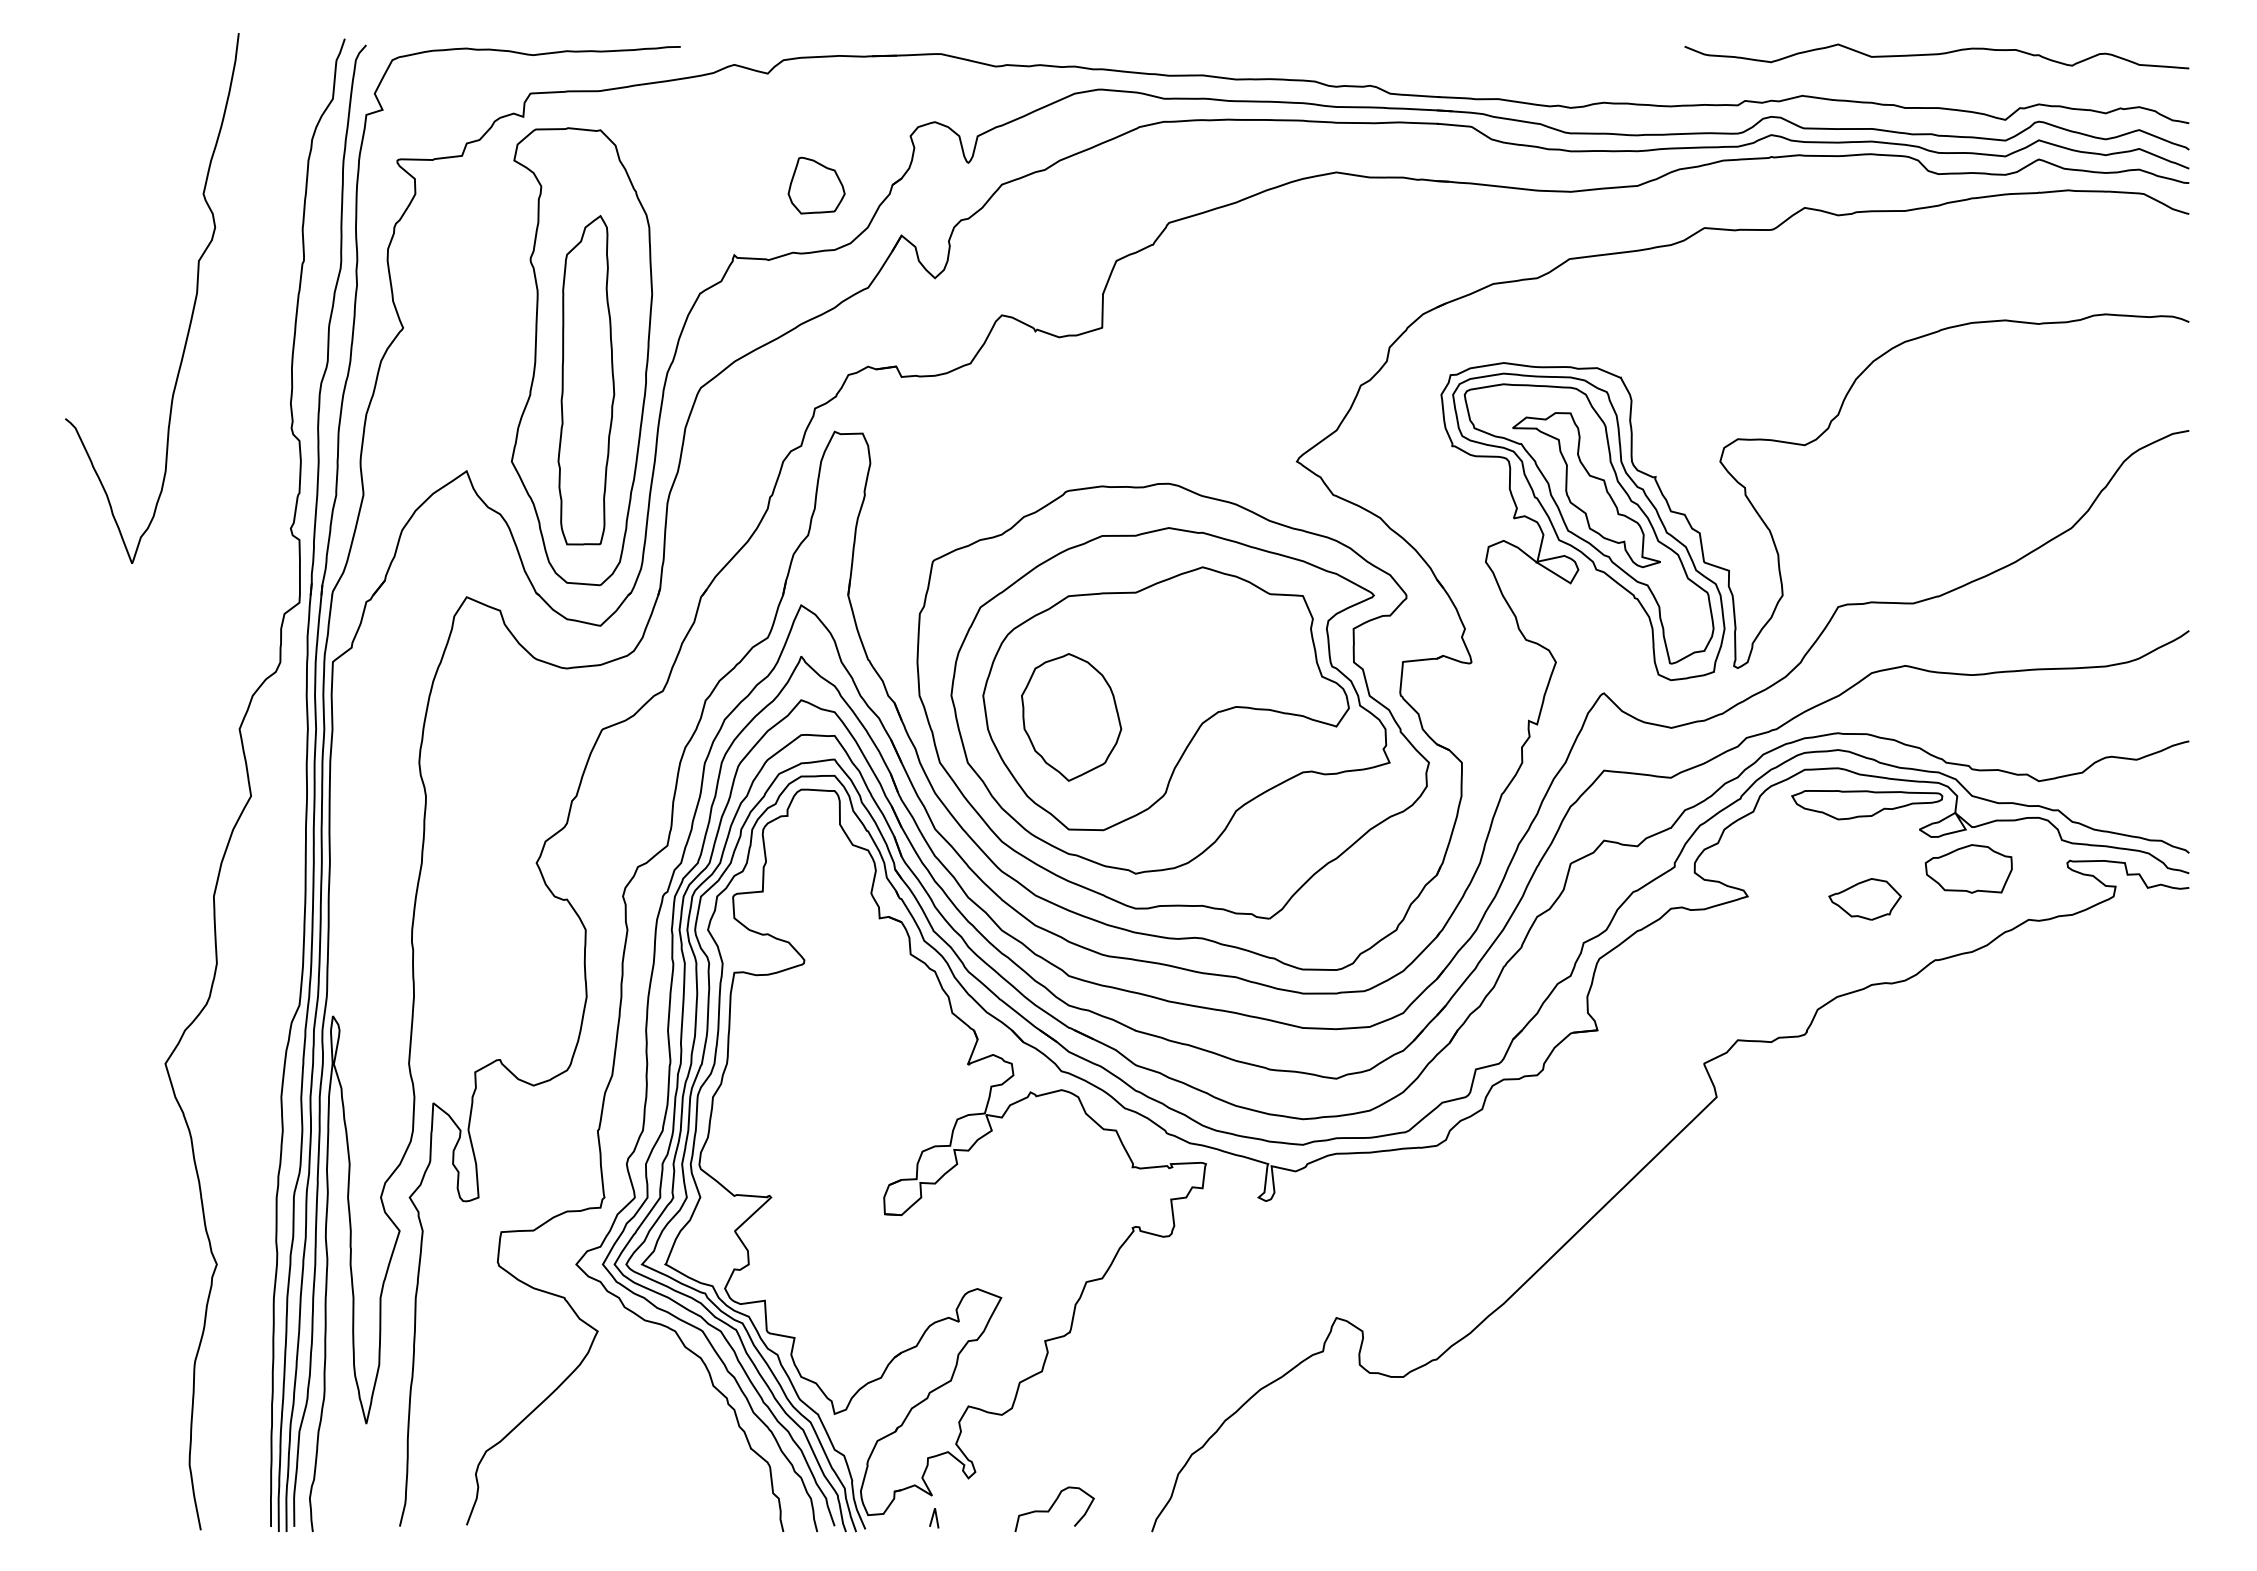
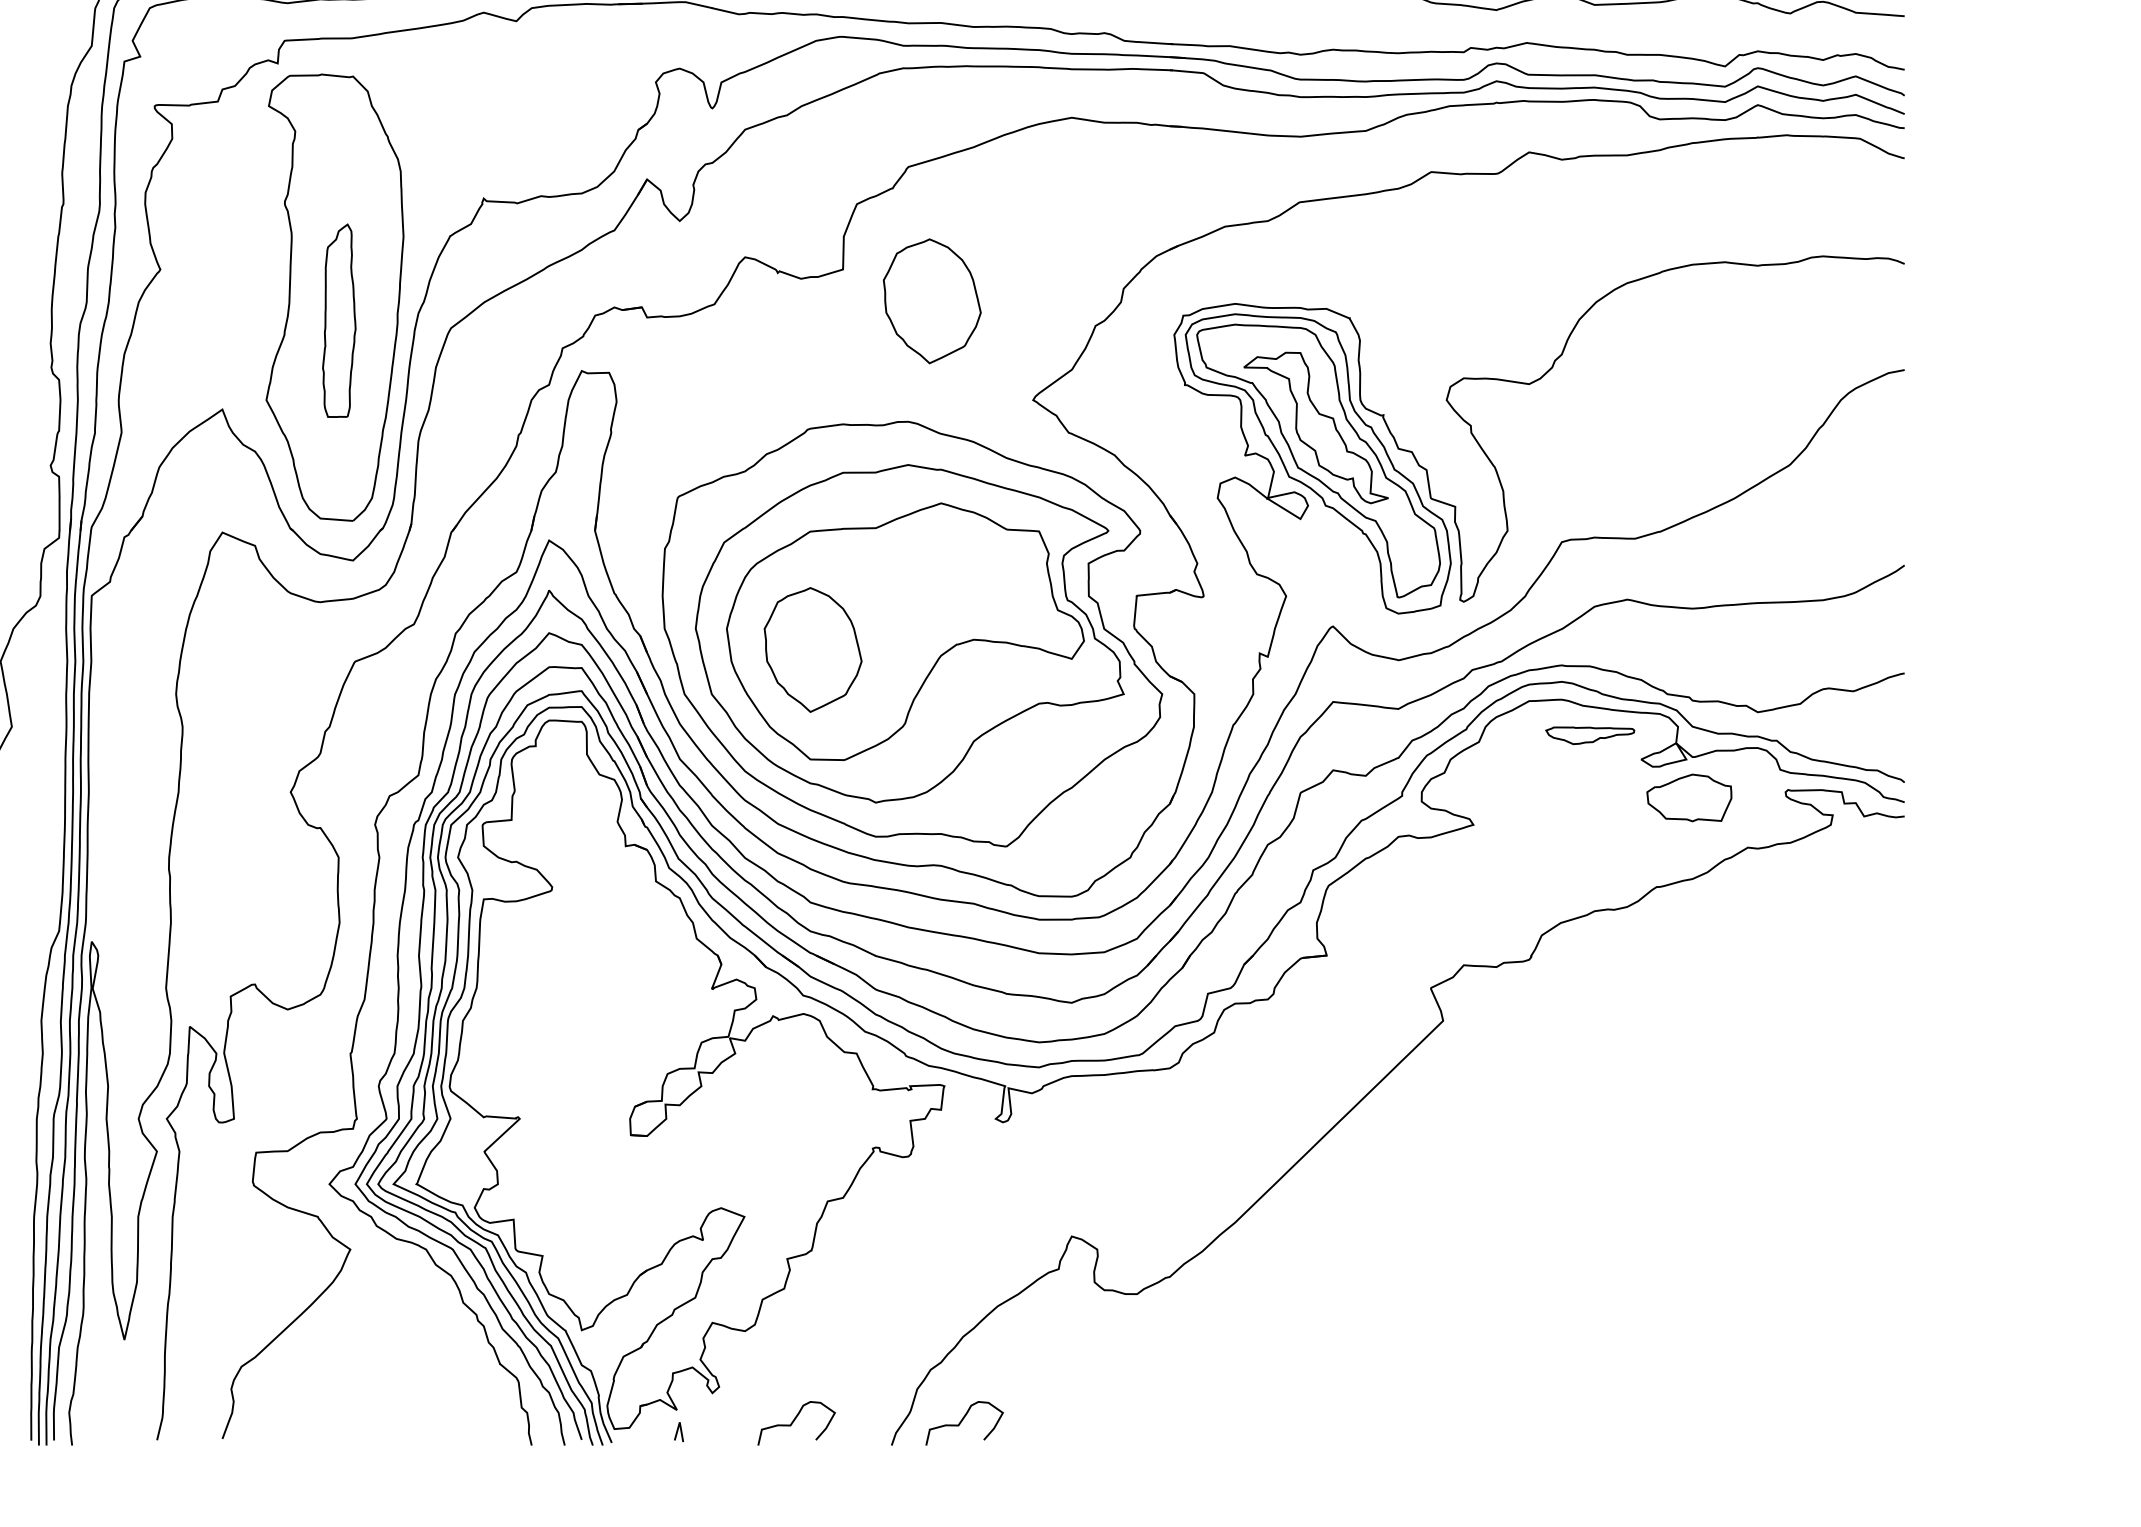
part: (816, 185) -> (564, 130), removed
part: (1193, 360) -> (932, 301), added
part: (586, 380) -> (339, 320), size x0.6
part: (1867, 805) -> (1590, 735), size x0.6
part: (1864, 899) -> (1587, 827), removed
curve: (1224, 1507) -> (962, 1421), added

